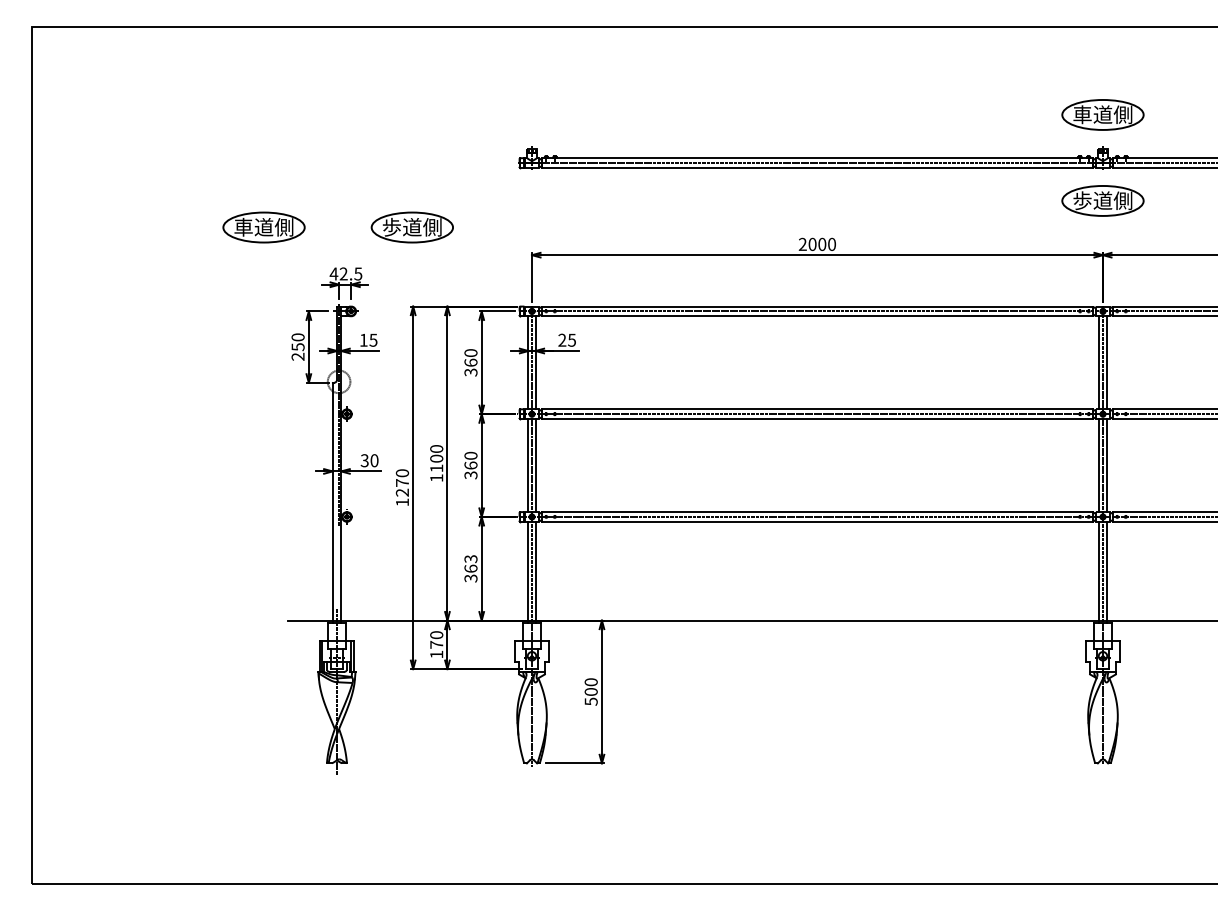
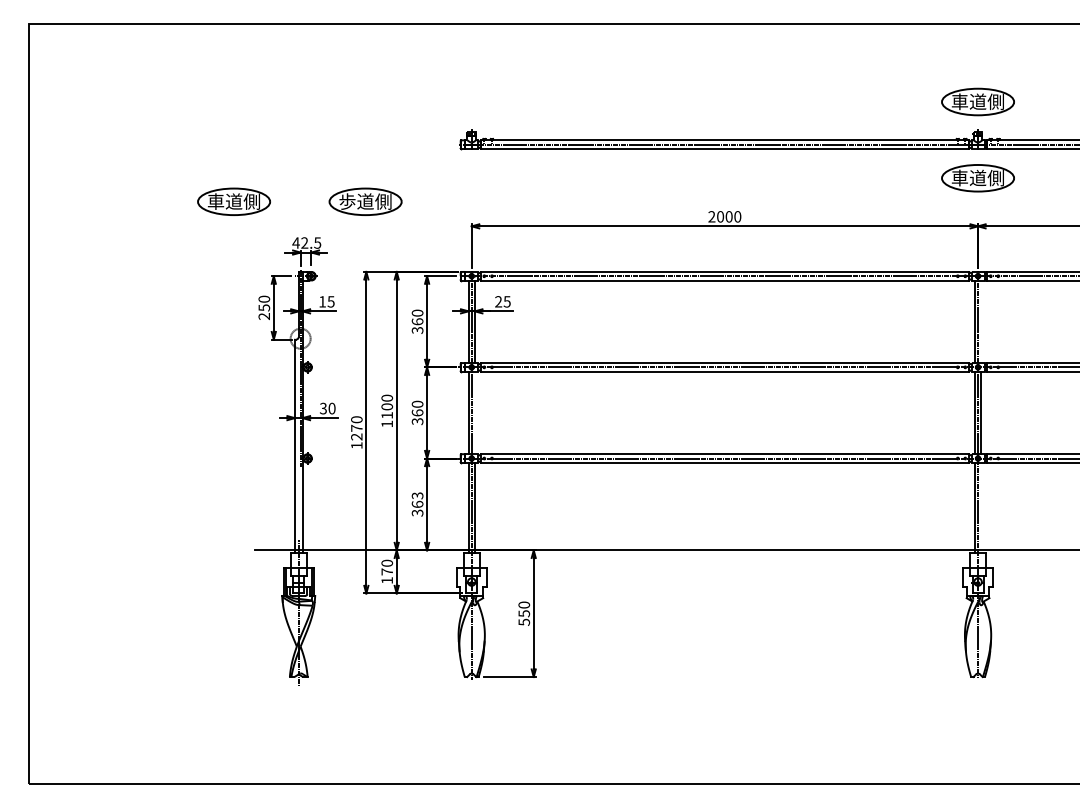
text: (1082, 201) -> (959, 178), 歩道側 -> 車道側
line: (1106, 362) -> (981, 321), removed
line: (535, 465) -> (474, 412), removed
line: (1106, 572) -> (981, 507), removed
text: (590, 692) -> (523, 614), 500 -> 550

